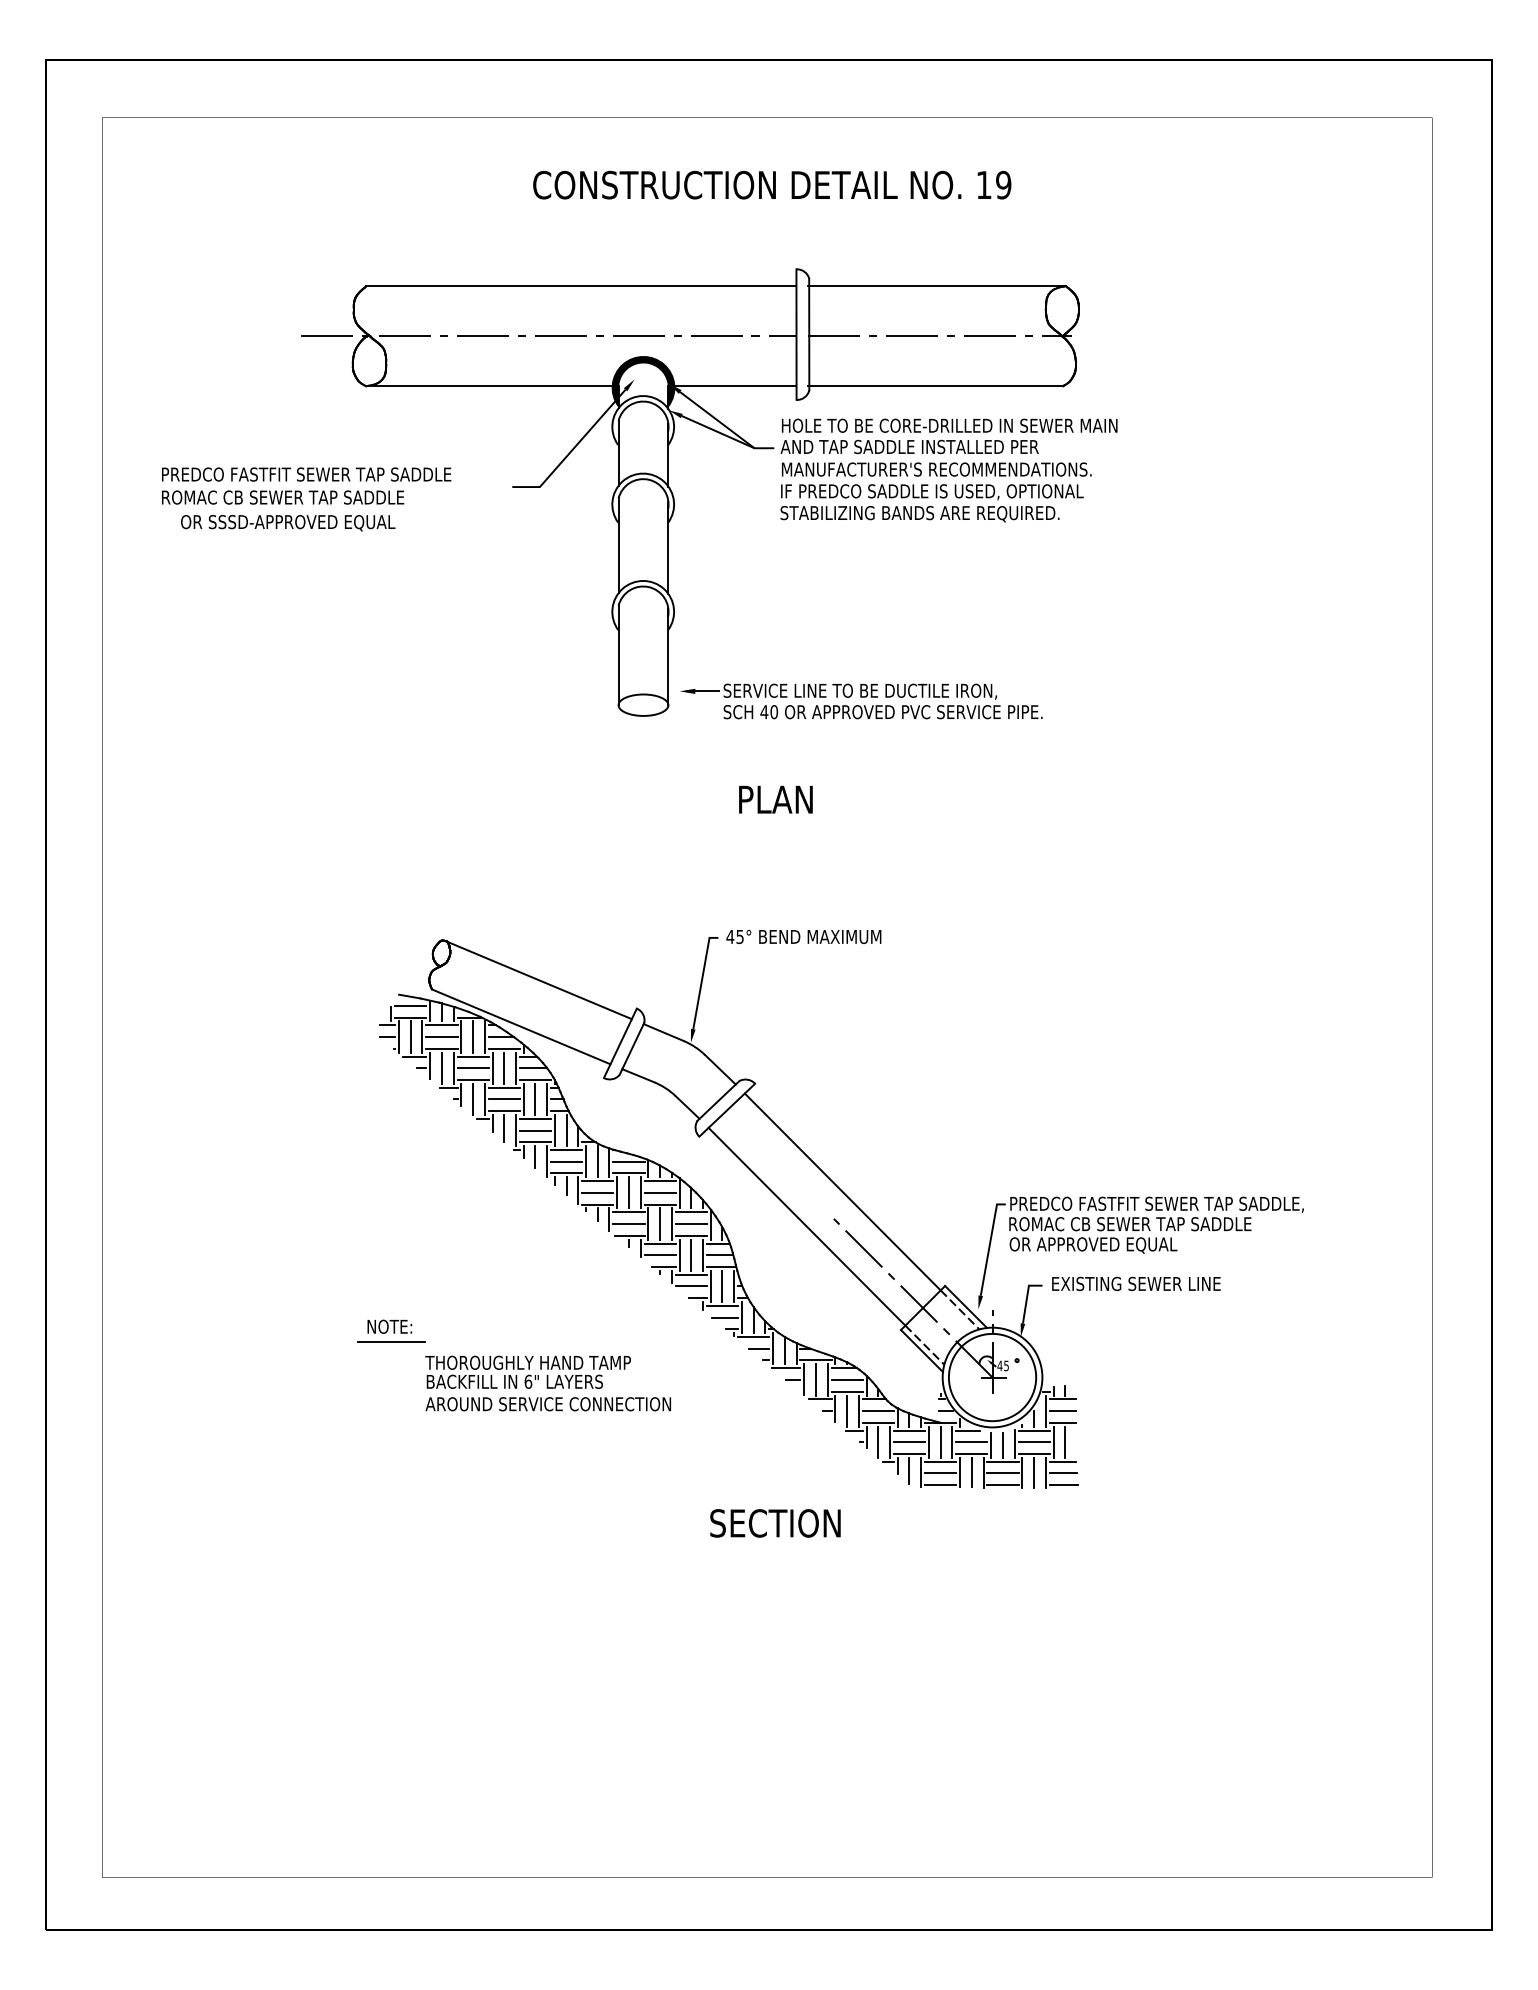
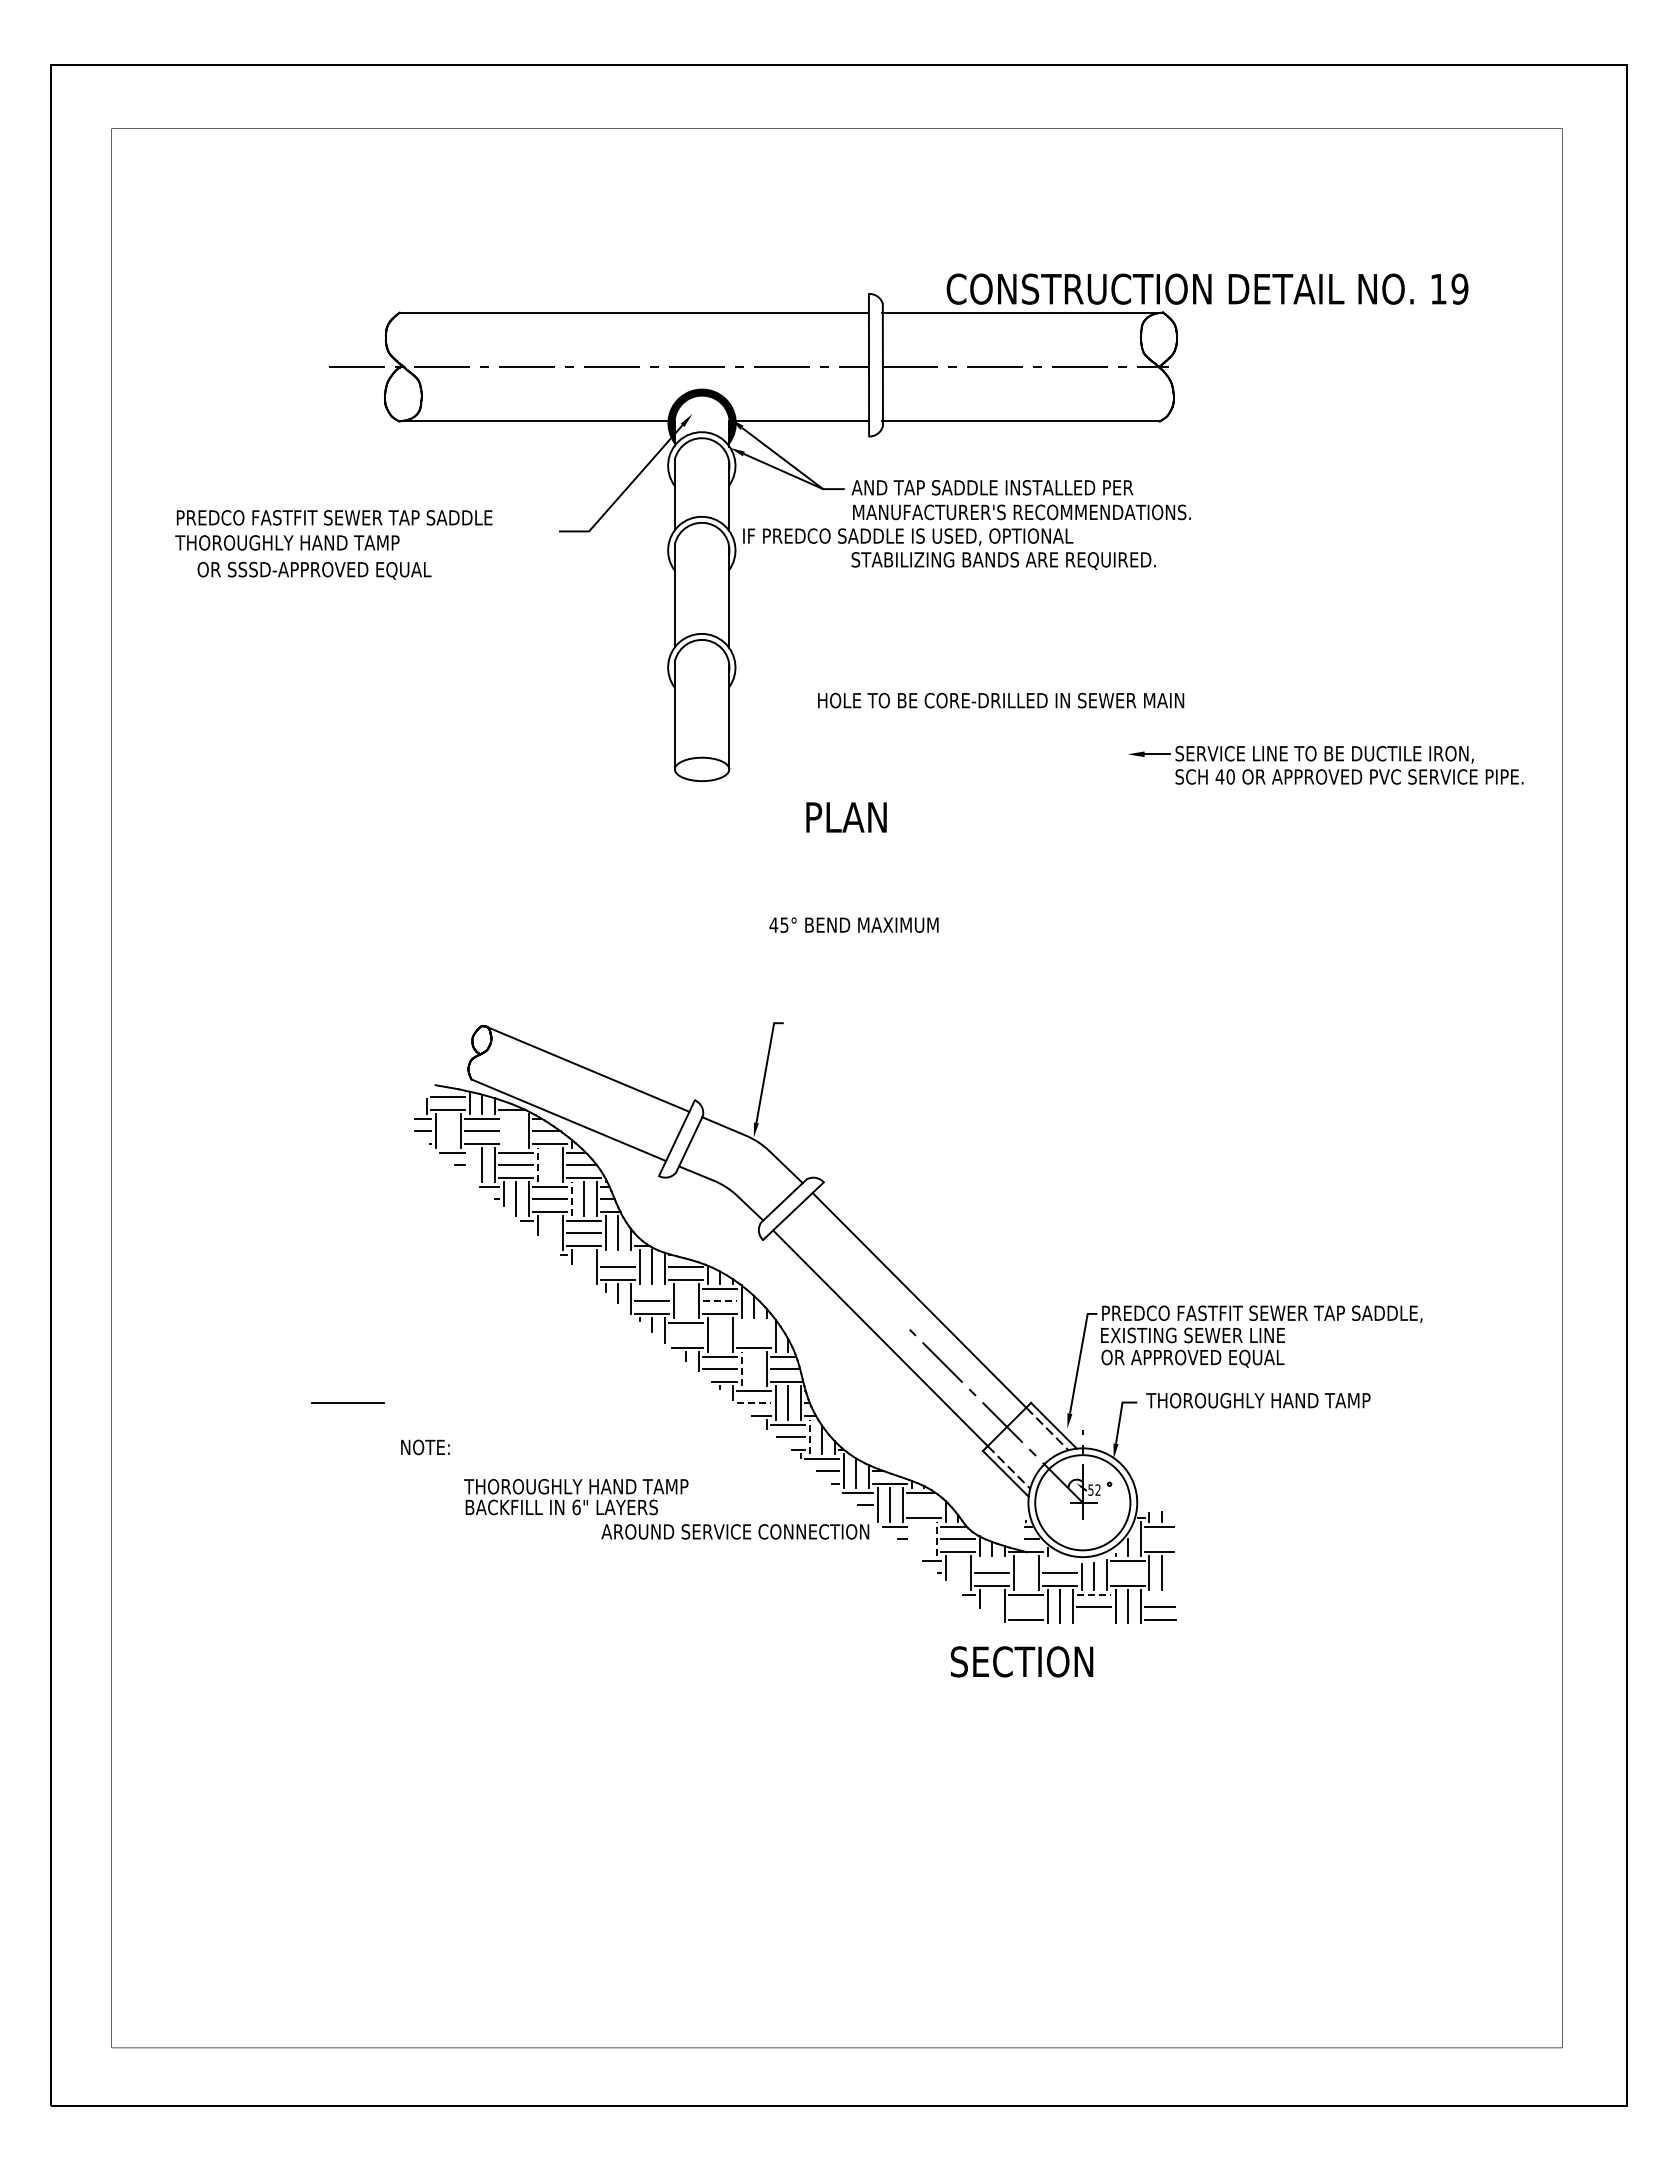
text: (772, 184) -> (1207, 288), moved
text: (950, 425) -> (1001, 700), moved
text: (932, 491) -> (908, 536), moved
text: (282, 497) -> (308, 542), ROMAC CB SEWER TAP SADDLE -> THOROUGHLY HAND TAMP
part: (861, 701) -> (1325, 765), moved
text: (775, 799) -> (846, 817), moved
text: (803, 936) -> (853, 924), moved
line: (410, 1037) -> (448, 1131), removed
line: (461, 1037) -> (503, 1131), removed
line: (473, 1037) -> (516, 1131), removed
line: (430, 1065) -> (469, 1162), removed
line: (492, 1068) -> (537, 1165), solid -> dashed
line: (504, 1068) -> (550, 1165), removed
line: (523, 1099) -> (571, 1199), solid -> dashed
line: (504, 1127) -> (550, 1230), removed
line: (566, 1149) -> (618, 1254), removed
line: (535, 1157) -> (584, 1262), removed
line: (598, 1181) -> (652, 1288), removed
line: (629, 1193) -> (686, 1301), removed
line: (660, 1193) -> (720, 1301), solid -> dashed
line: (691, 1212) -> (754, 1322), removed
line: (629, 1224) -> (686, 1335), removed
line: (660, 1224) -> (720, 1335), removed
line: (691, 1224) -> (754, 1335), removed
text: (1130, 1224) -> (1233, 1335), ROMAC CB SEWER TAP SADDLE -> EXISTING SEWER LINE
line: (679, 1255) -> (741, 1369), solid -> dashed
line: (691, 1255) -> (754, 1369), removed
text: (1153, 1283) -> (1258, 1400), EXISTING SEWER LINE -> THOROUGHLY HAND TAMP
line: (691, 1286) -> (754, 1403), solid -> dashed
line: (741, 1317) -> (809, 1437), solid -> dashed
line: (390, 1341) -> (347, 1402), moved
text: (1003, 1365) -> (1094, 1489), 45 -> 52
line: (847, 1380) -> (924, 1505), removed
text: (548, 1403) -> (735, 1531), moved
line: (835, 1408) -> (911, 1536), removed
line: (847, 1411) -> (924, 1539), removed
line: (858, 1411) -> (936, 1539), solid -> dashed
line: (1062, 1411) -> (1159, 1539), removed
line: (909, 1430) -> (992, 1560), removed
line: (968, 1430) -> (1056, 1560), removed
line: (878, 1442) -> (958, 1573), removed
line: (940, 1442) -> (1026, 1573), removed
line: (1034, 1442) -> (1128, 1573), removed
line: (1003, 1461) -> (1094, 1594), solid -> dashed
line: (1062, 1461) -> (1159, 1594), removed
line: (909, 1470) -> (992, 1604), removed
line: (940, 1473) -> (1026, 1607), removed
line: (1003, 1485) -> (1094, 1620), removed
text: (775, 1523) -> (1022, 1661), moved

